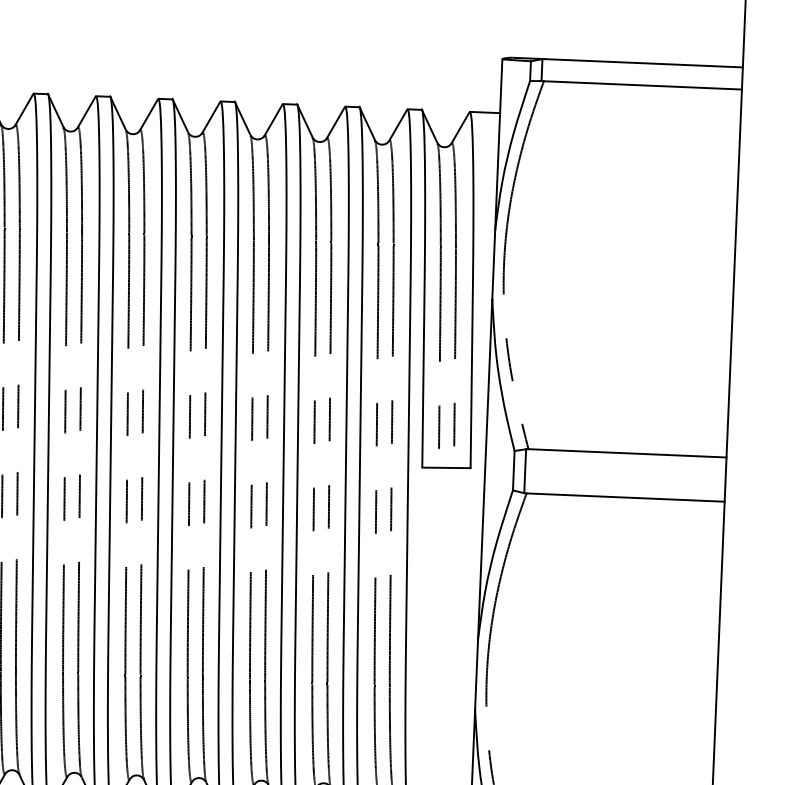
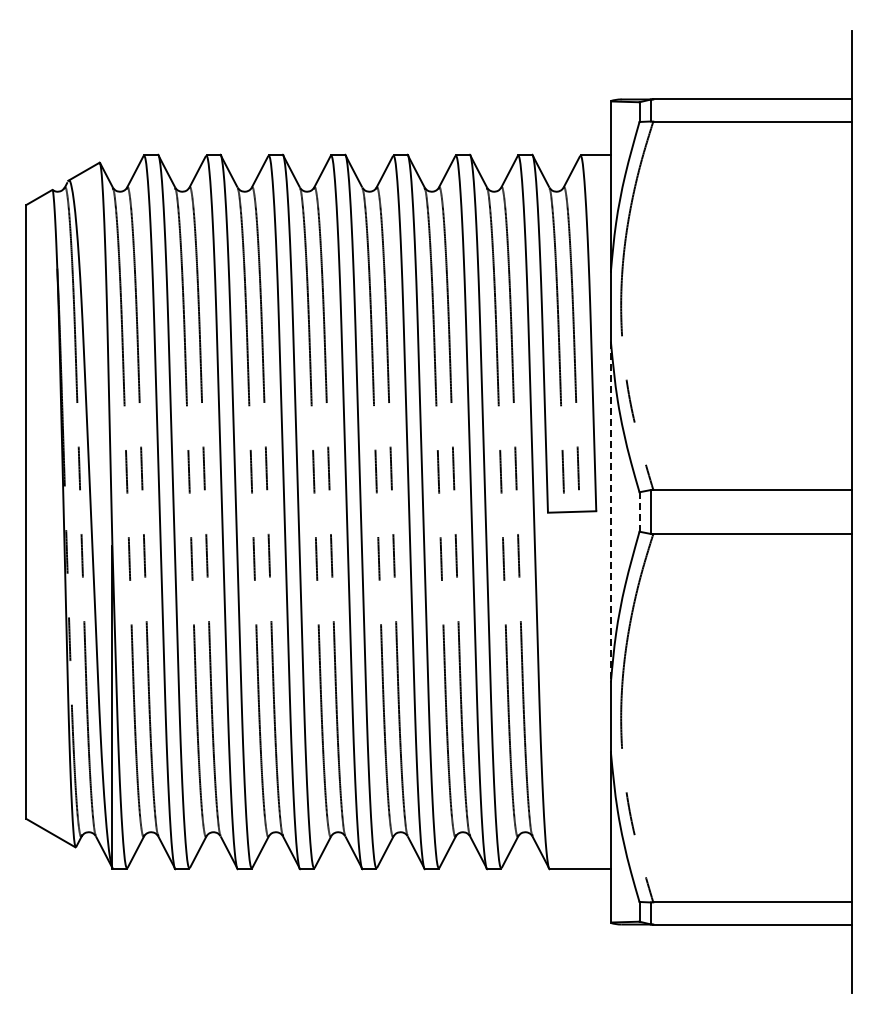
line: (484, 470) -> (610, 512), solid -> dashed
line: (513, 471) -> (639, 512), solid -> dashed

